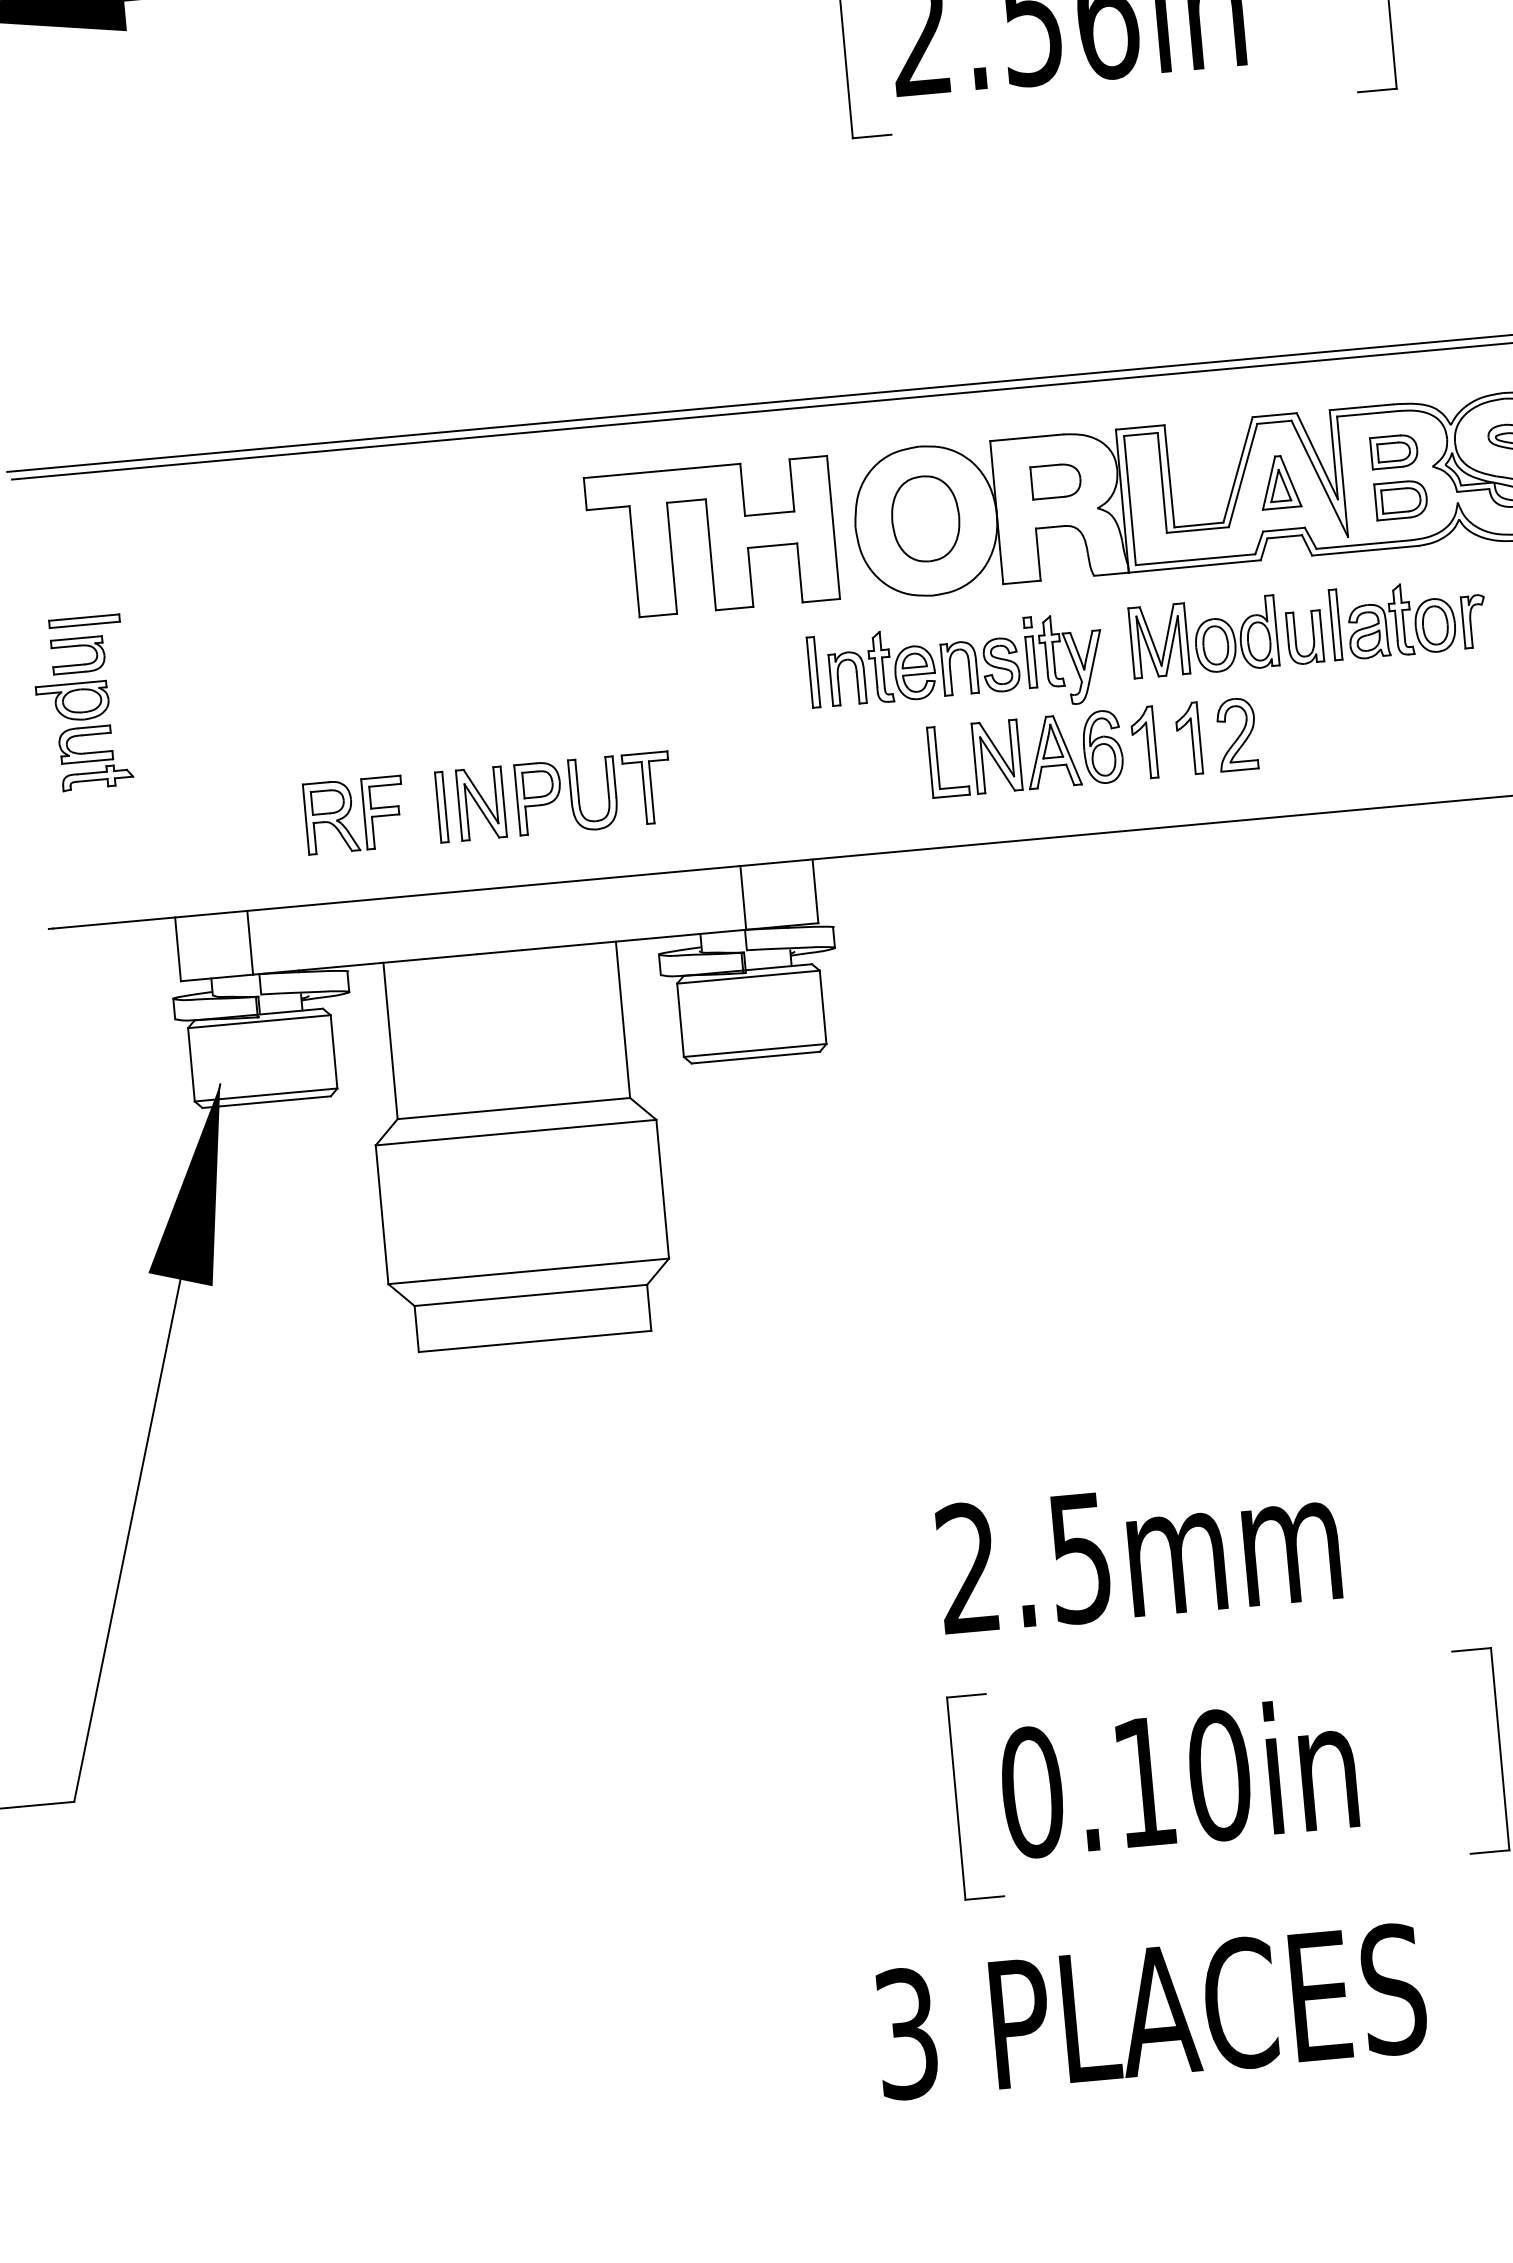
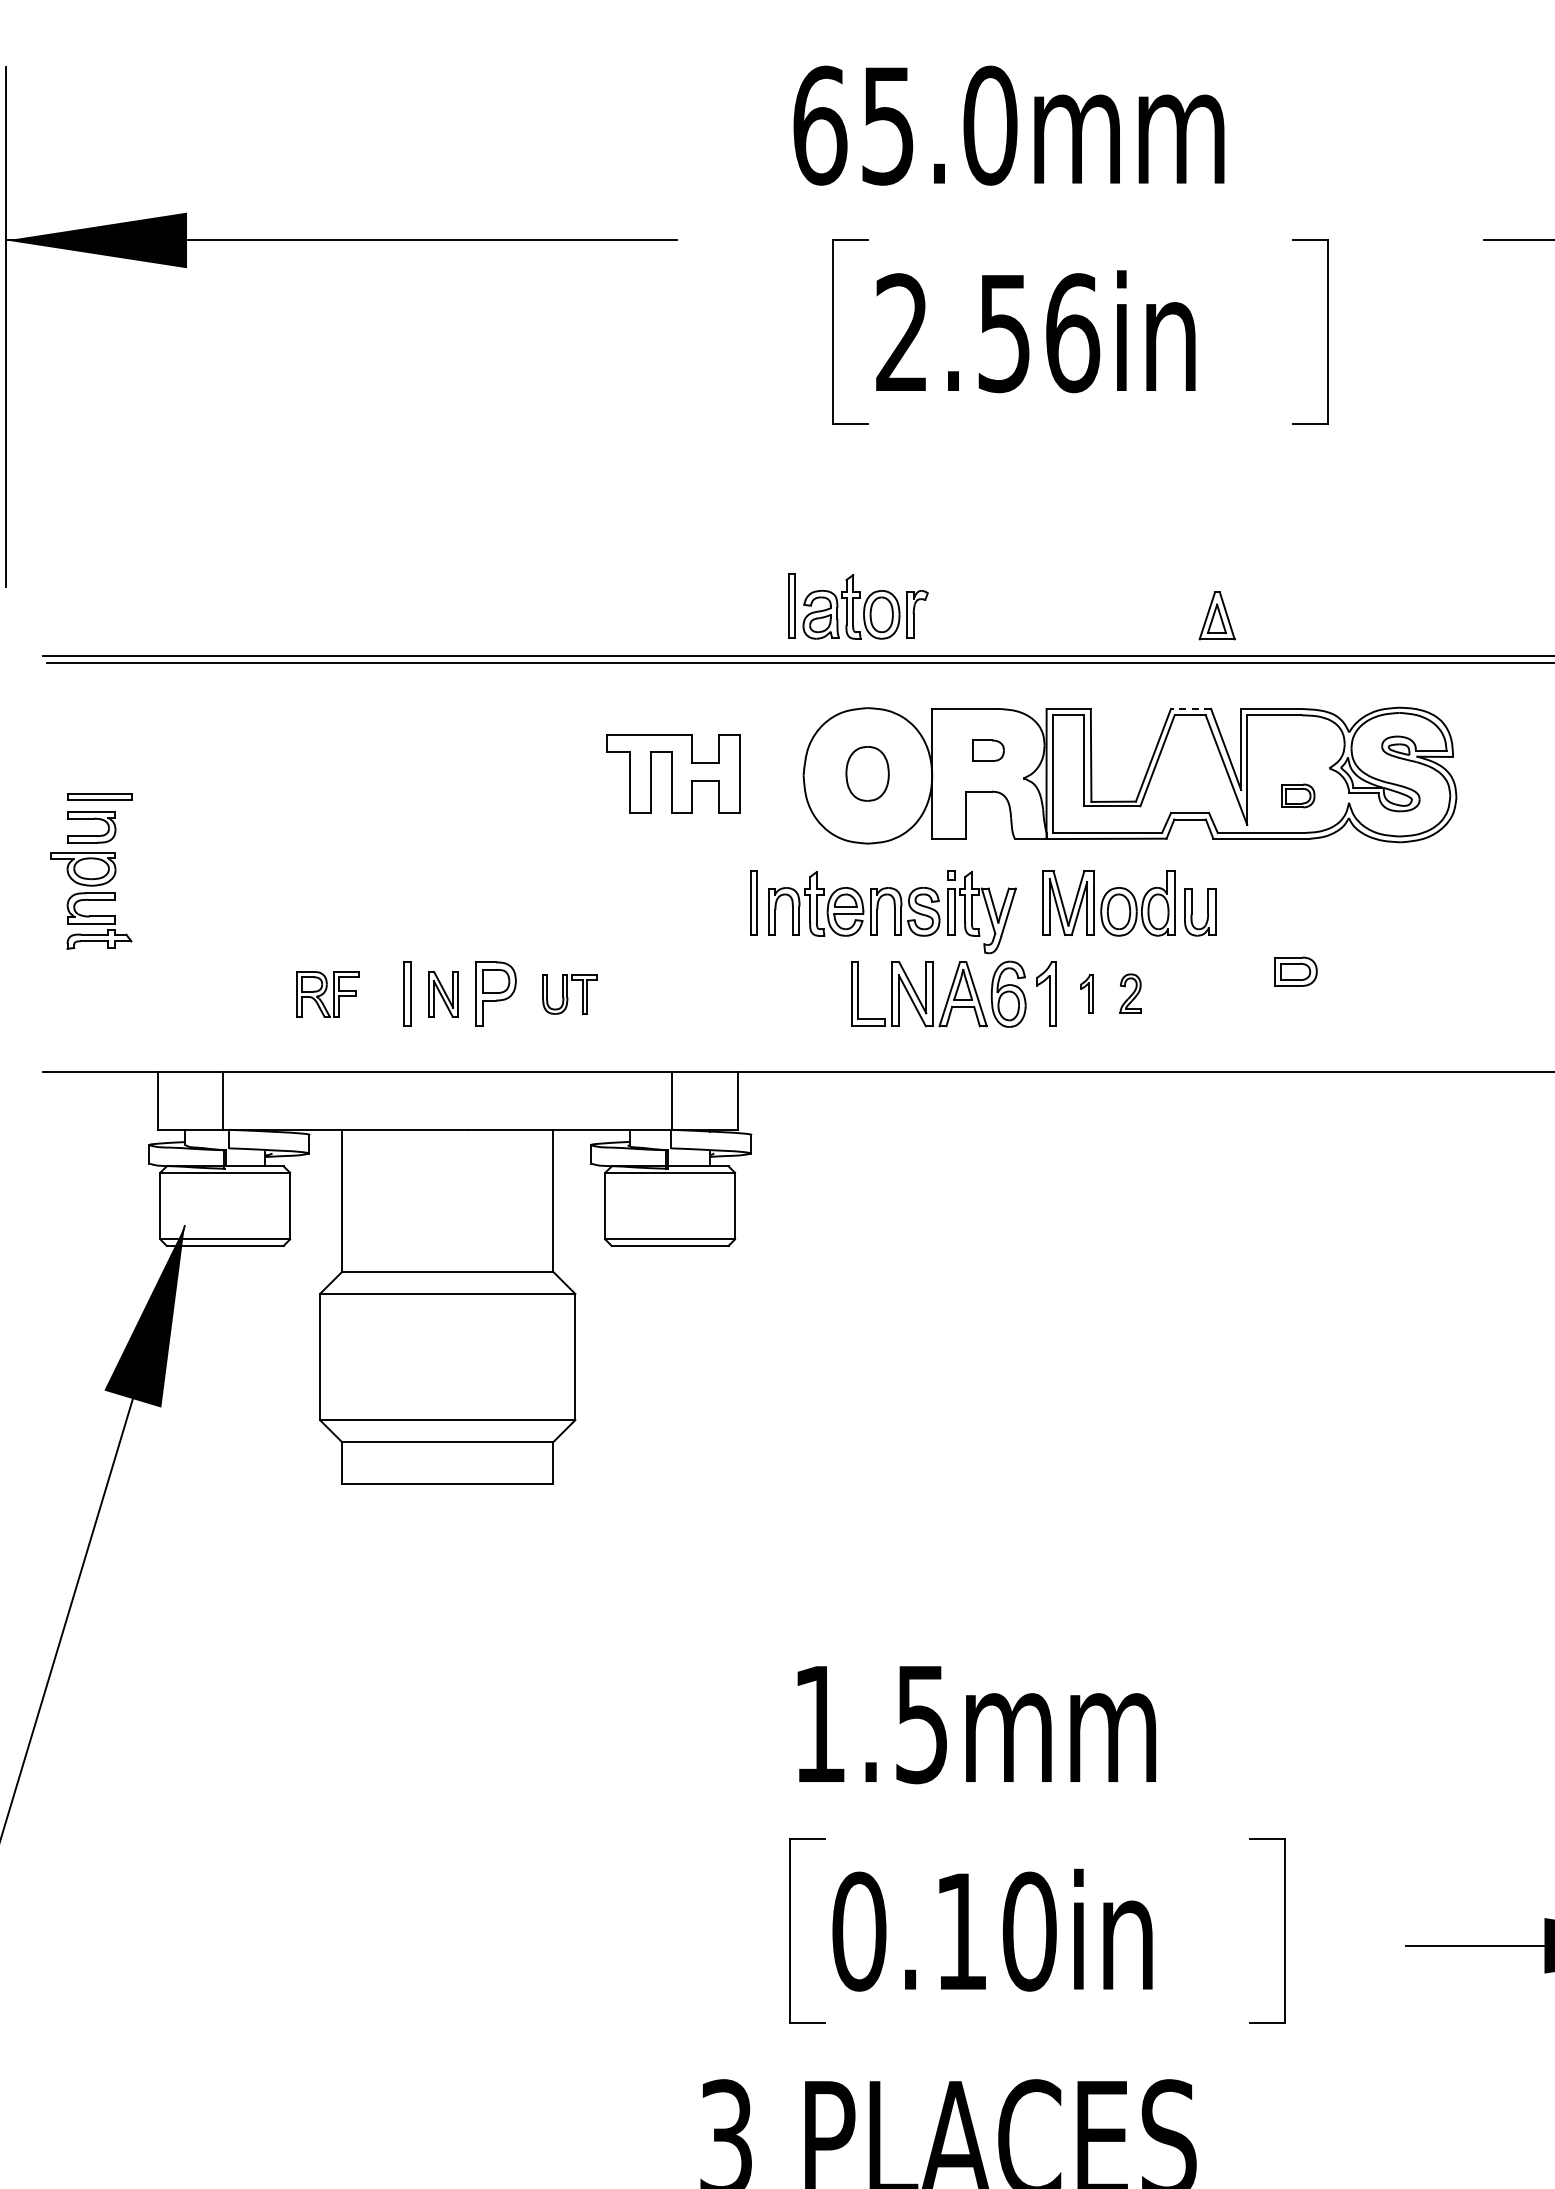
line: (1274, 414) -> (1190, 708), solid -> dashed
part: (1393, 451) -> (1295, 971), moved
part: (1056, 481) -> (988, 750), size x0.7
part: (1279, 481) -> (1216, 615), moved
part: (1401, 499) -> (1298, 795), size x0.7
part: (925, 518) -> (867, 773), size x0.7
part: (712, 537) -> (673, 773), size x0.6
part: (1408, 618) -> (858, 606), moved
part: (1236, 734) -> (1130, 993), size x0.6
part: (1188, 738) -> (1086, 993), size x0.6
part: (620, 791) -> (569, 994), size x0.6
part: (481, 803) -> (443, 994), size x0.7
part: (355, 815) -> (328, 994), size x0.7
text: (966, 1566) -> (818, 1722), 2.5mm -> 1.5mm

